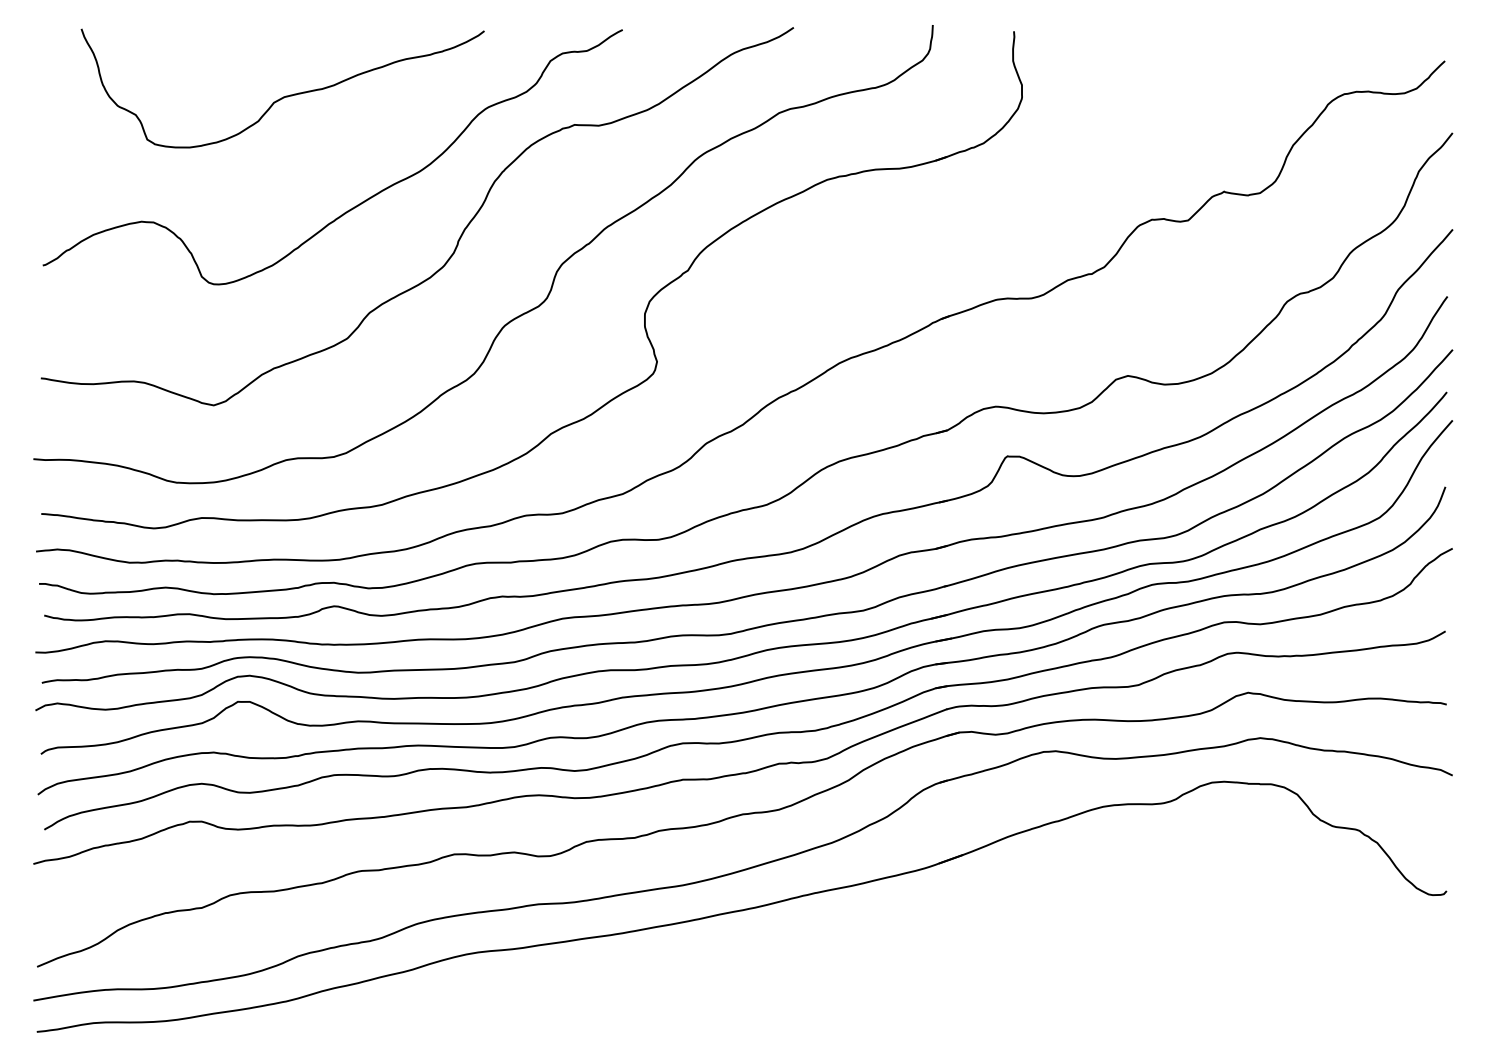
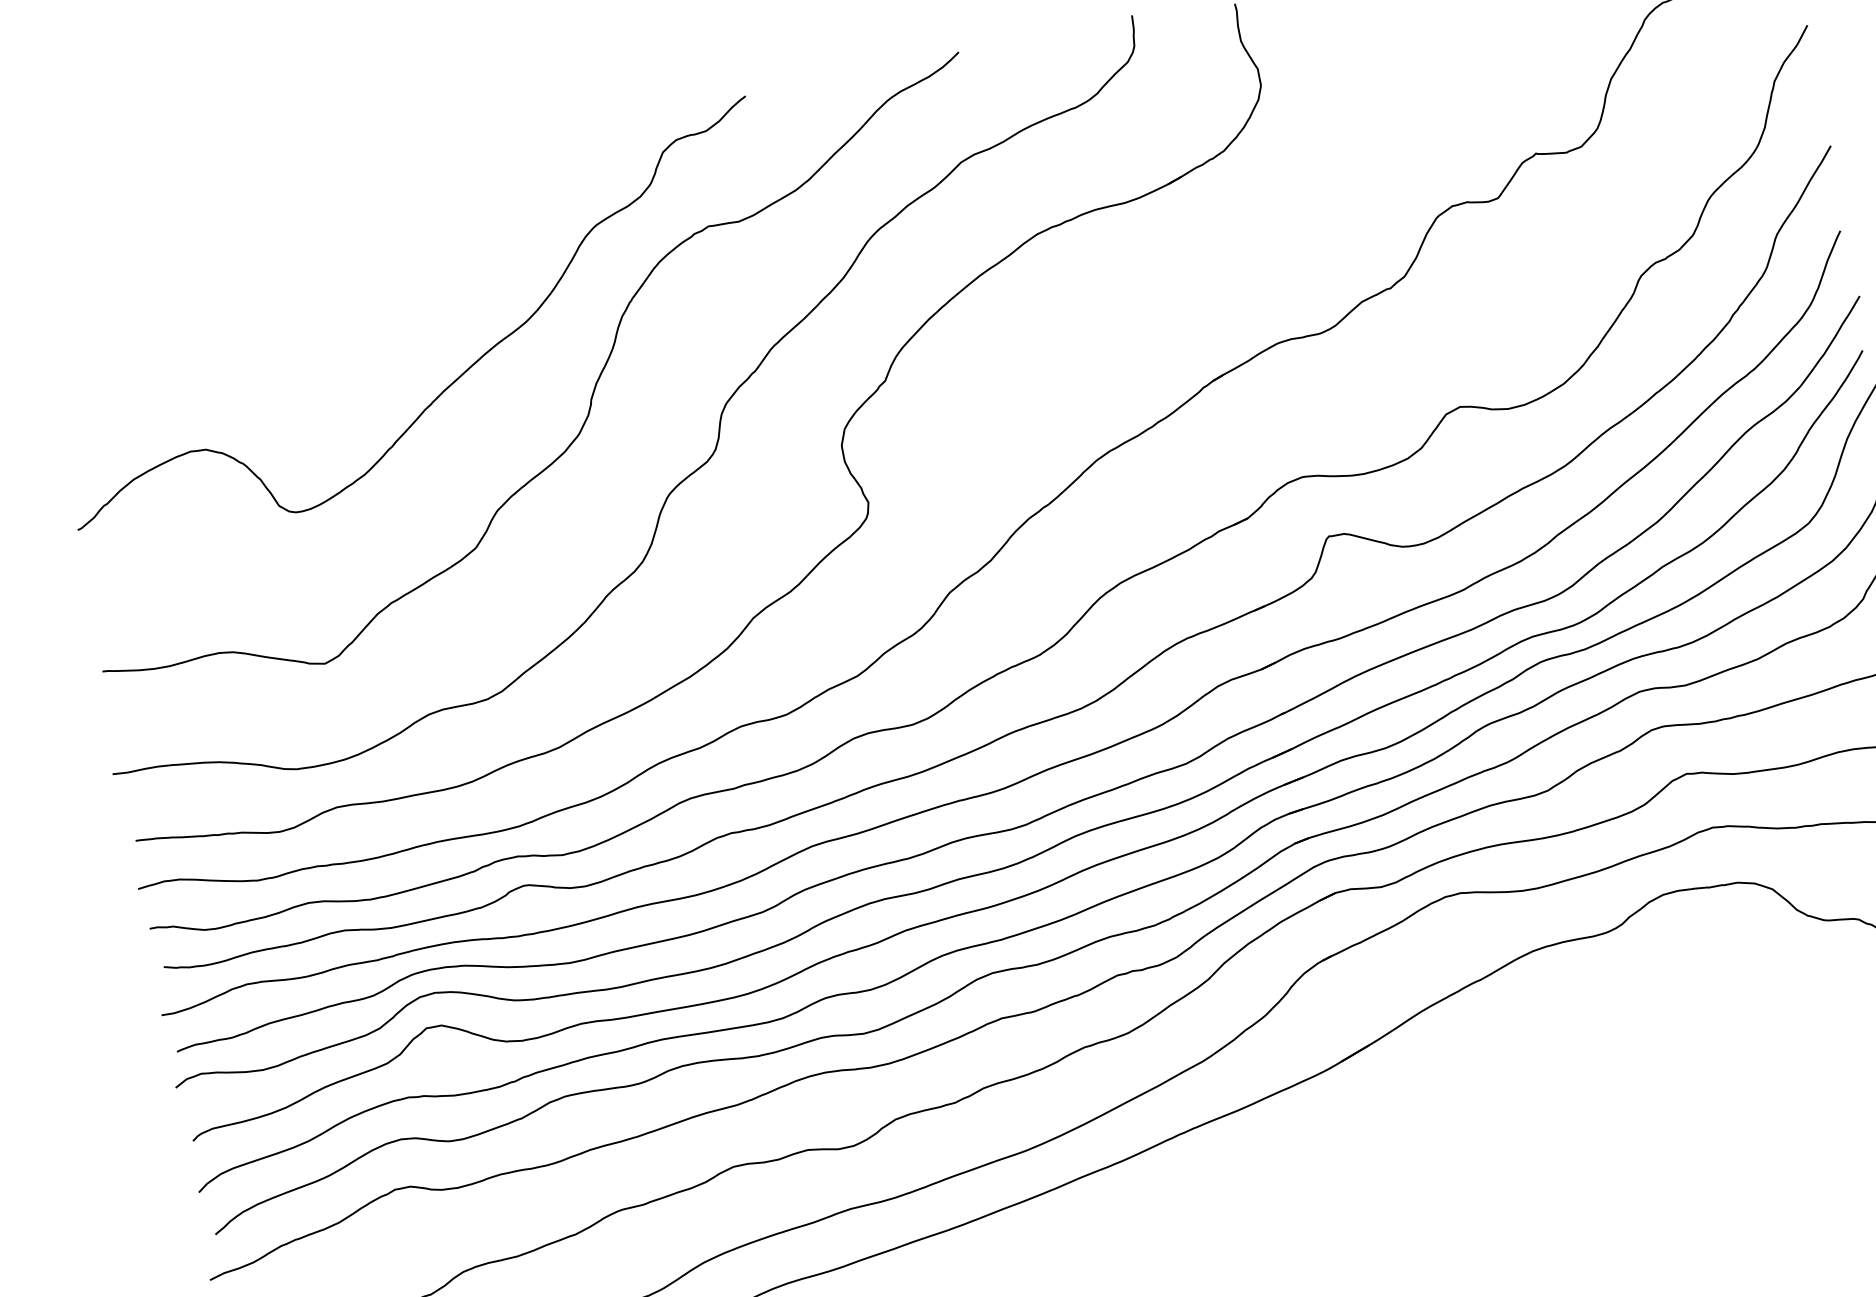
curve: (286, 95) -> (341, 259), removed

